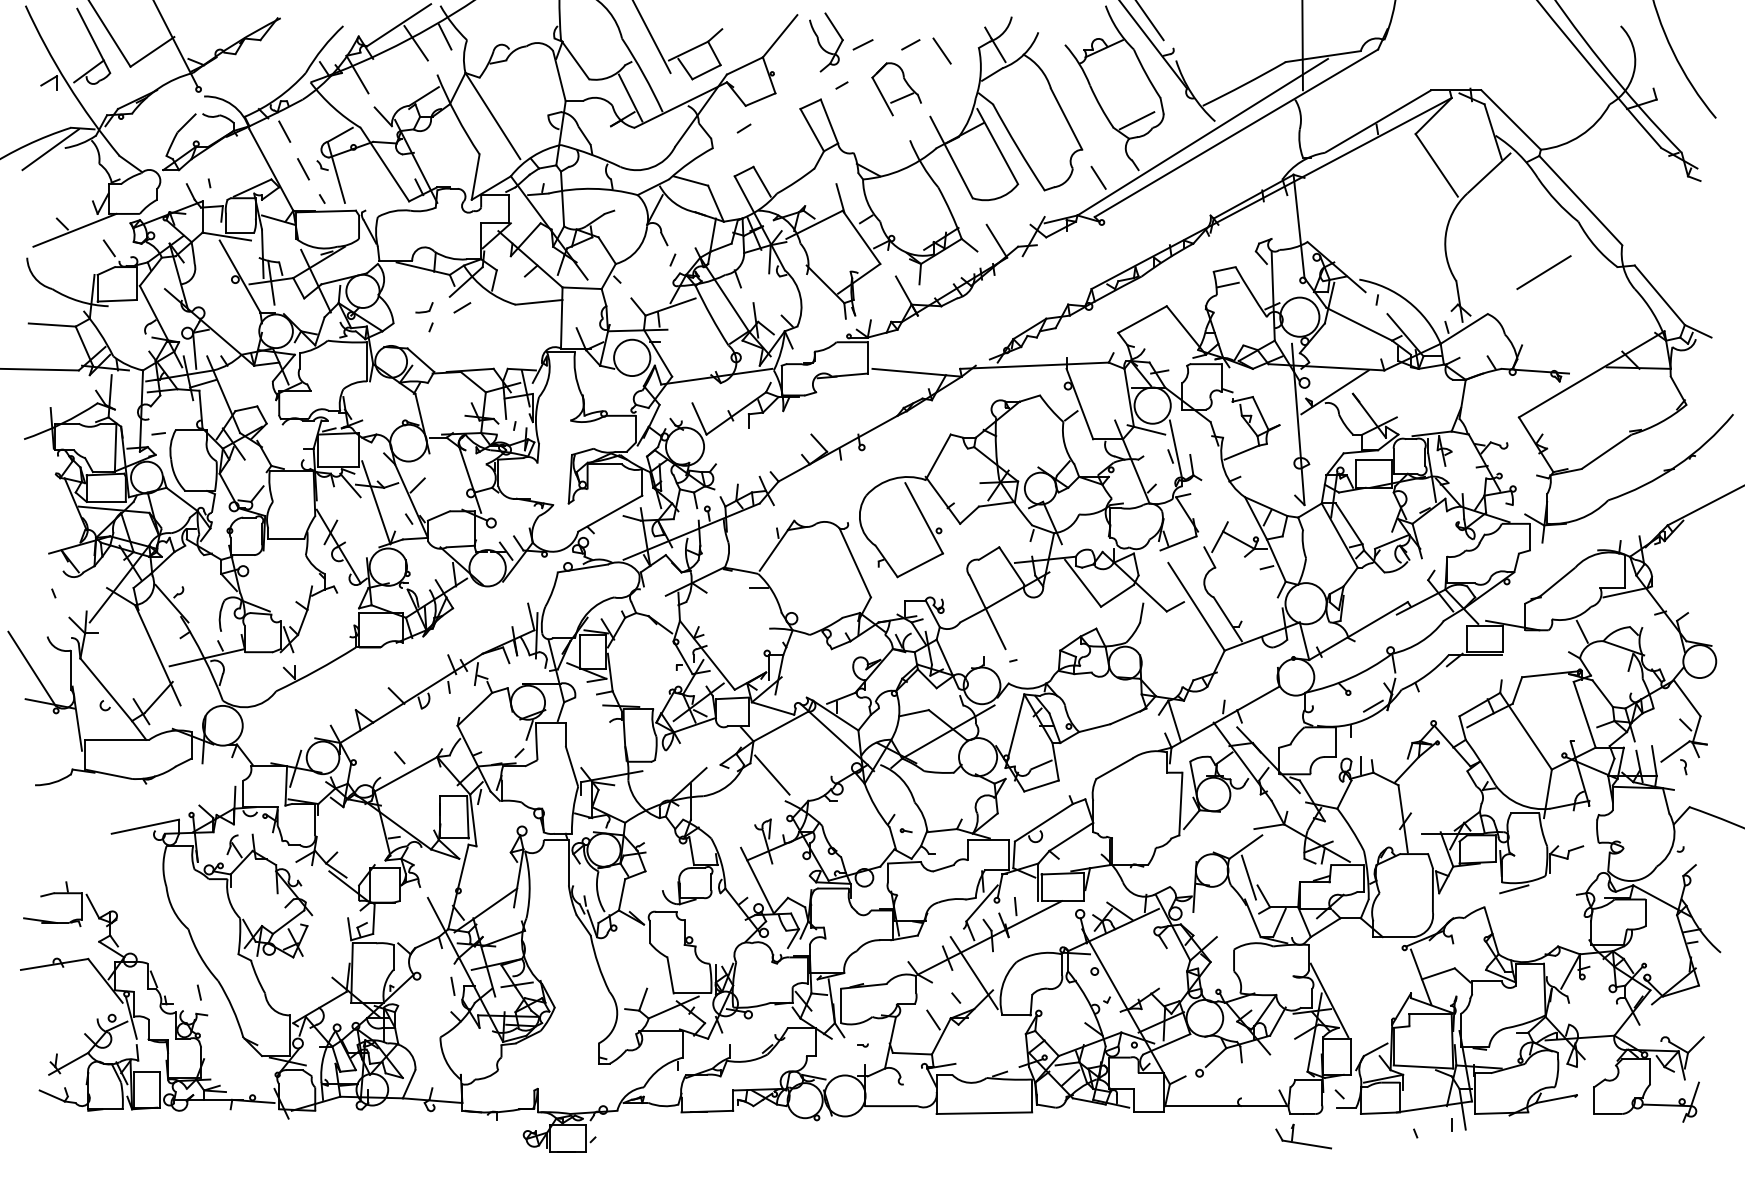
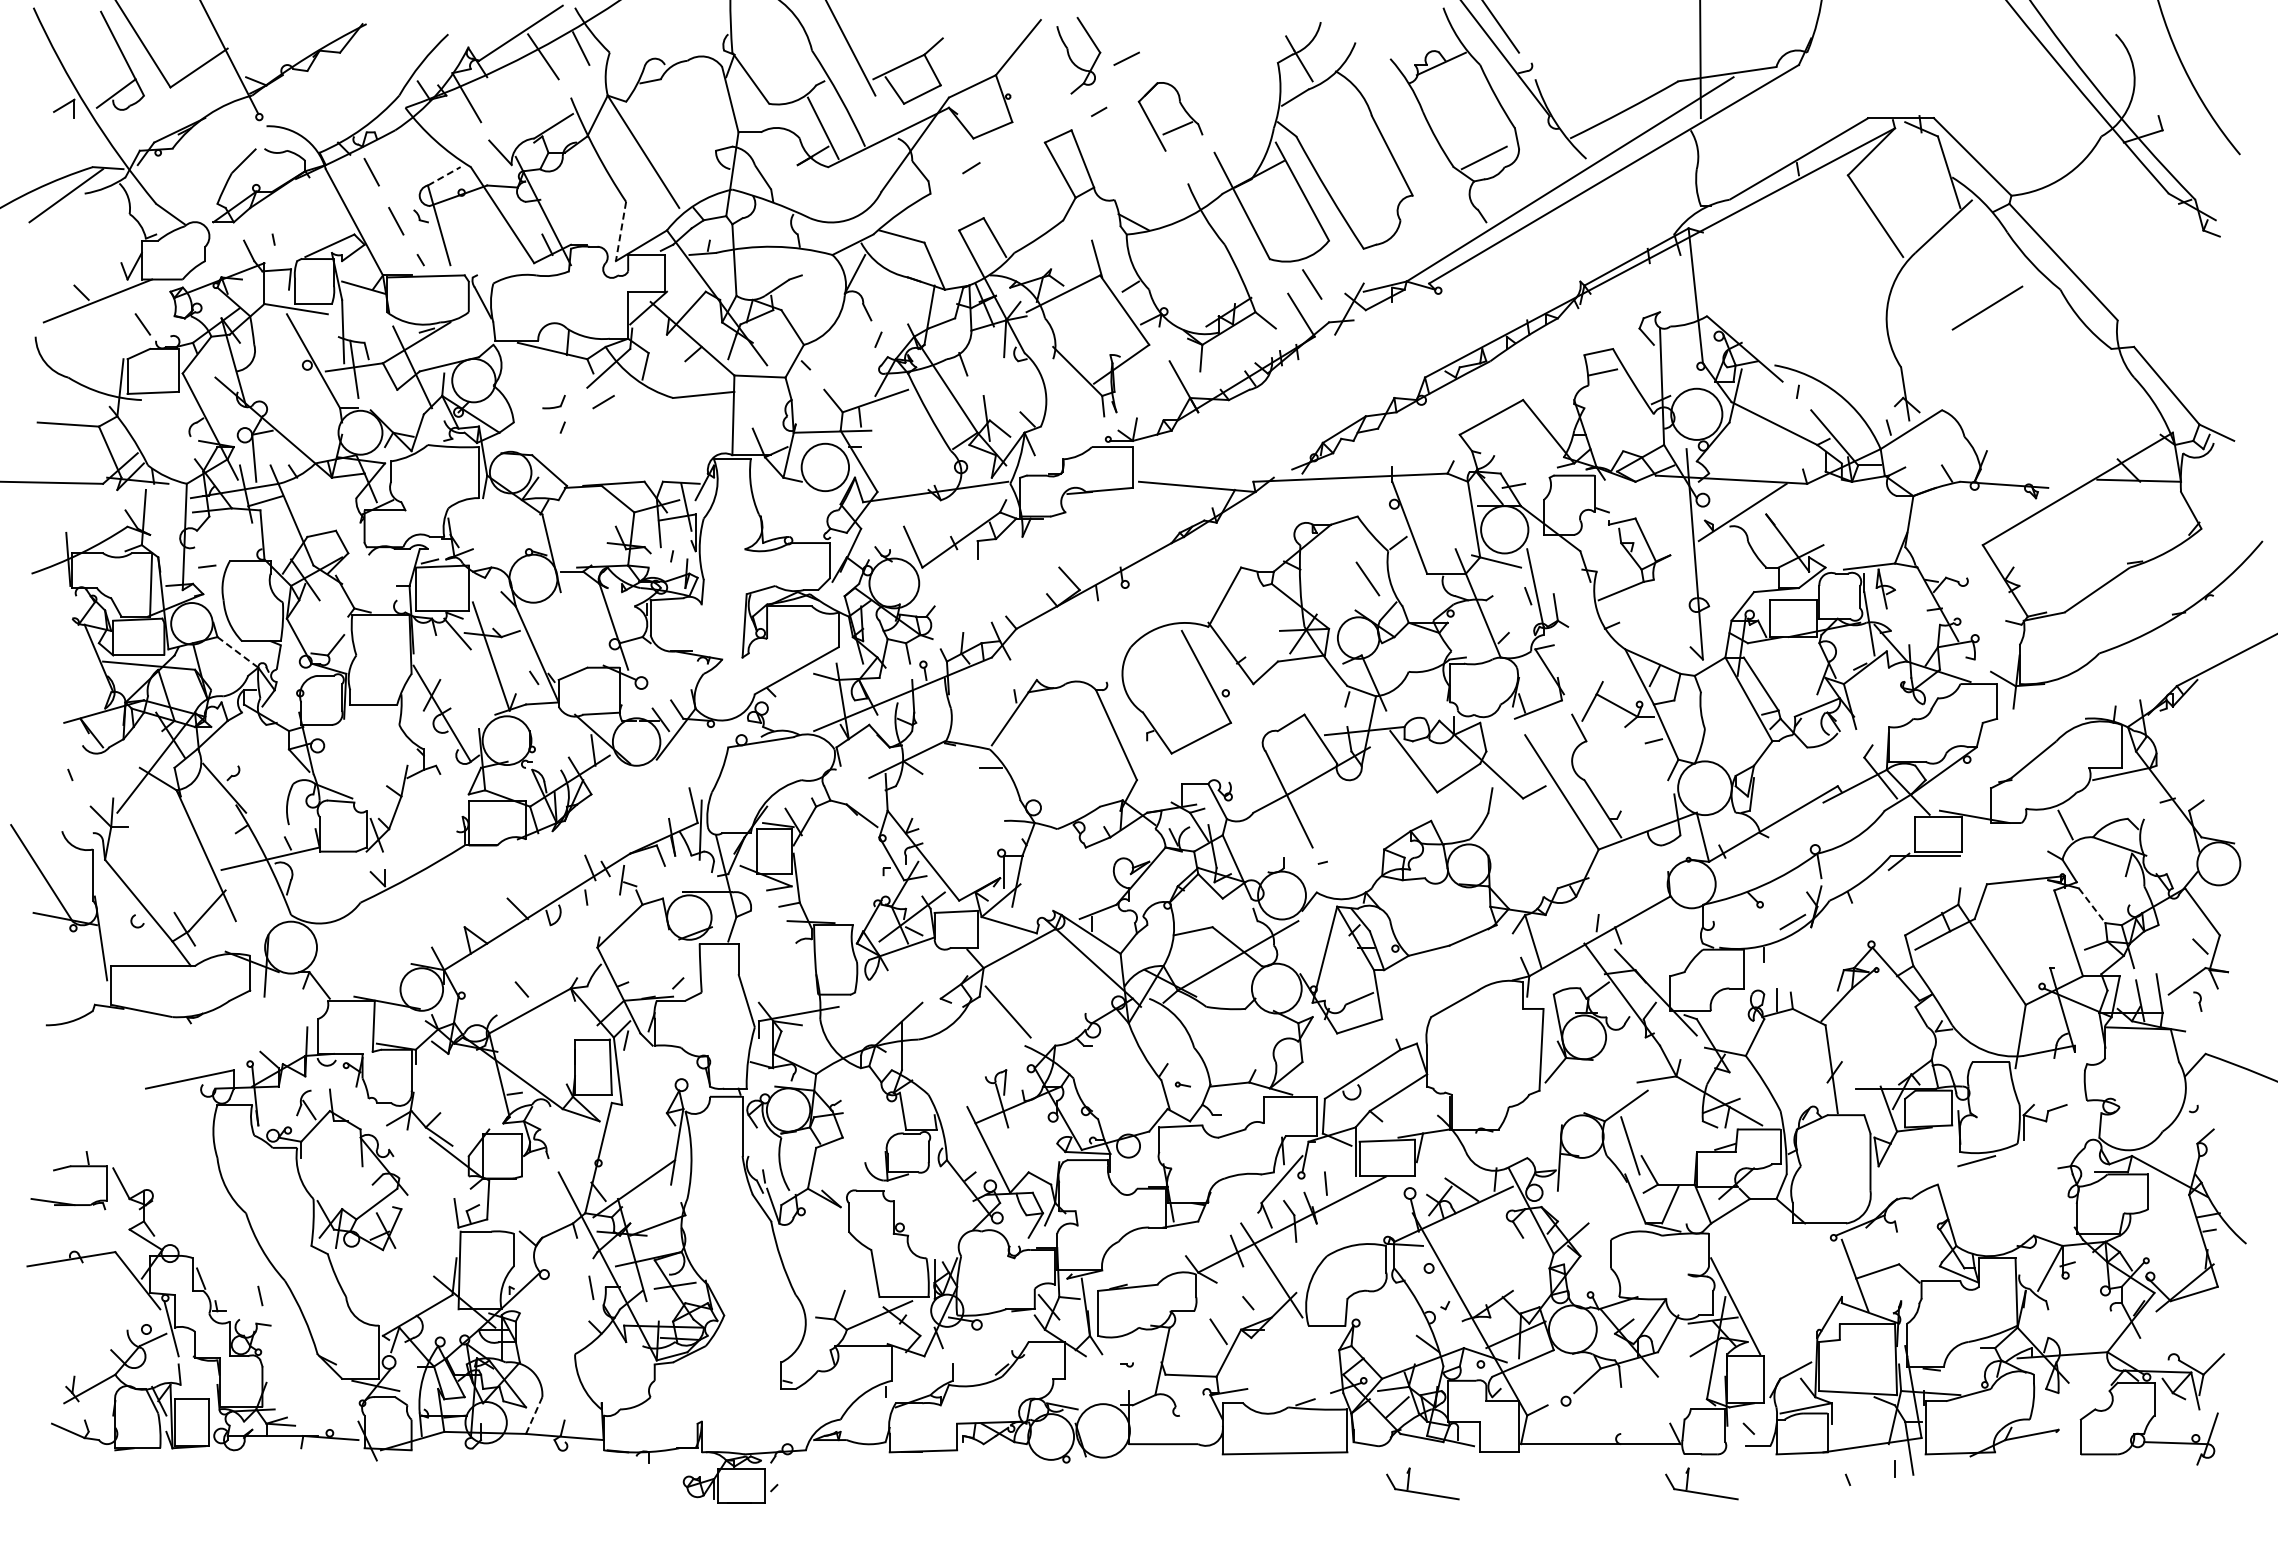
line: (910, 44) -> (1188, 58), removed
line: (941, 50) -> (1367, 578), moved
line: (340, 134) -> (444, 176), solid -> dashed
line: (475, 177) -> (620, 231), solid -> dashed
line: (1098, 177) -> (1312, 284), moved
line: (1543, 272) -> (1987, 307), moved
line: (417, 485) -> (545, 633), removed
line: (181, 499) -> (237, 652), solid -> dashed
line: (1602, 693) -> (2092, 905), solid -> dashed
line: (529, 730) -> (691, 953), removed
line: (295, 768) -> (385, 1003), removed
line: (409, 1084) -> (534, 1416), solid -> dashed
part: (1086, 1142) -> (1418, 1491), added

